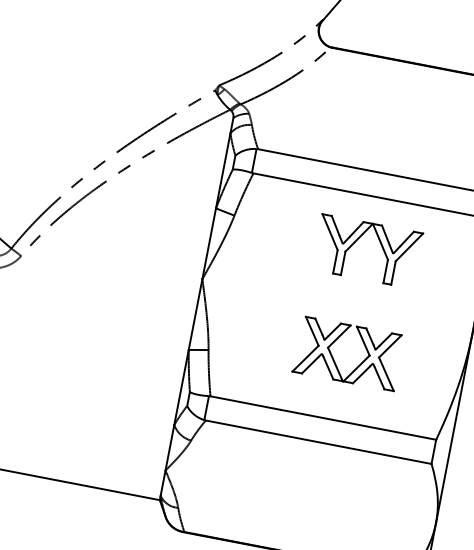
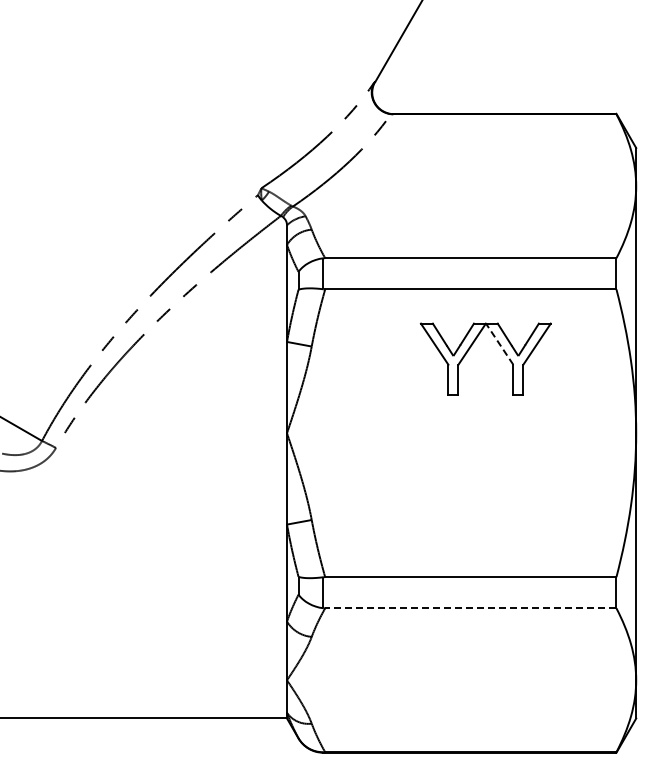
line: (380, 242) -> (499, 344), solid -> dashed
part: (333, 358) -> (469, 500), removed
line: (318, 442) -> (470, 608), solid -> dashed

